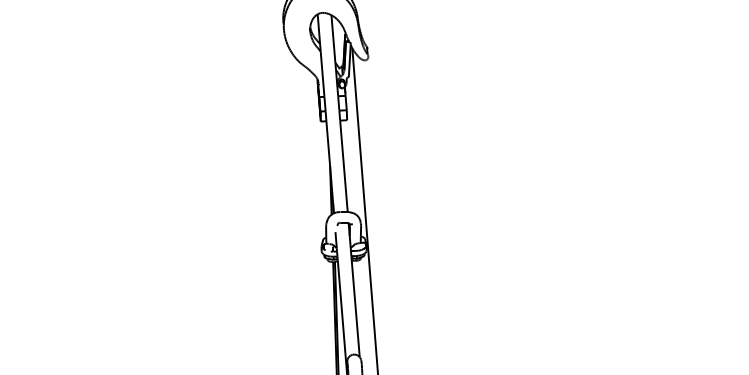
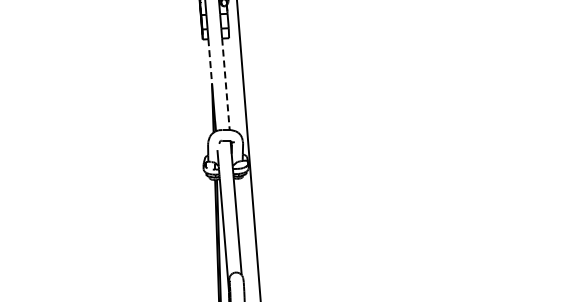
line: (328, 144) -> (210, 62), solid -> dashed
line: (343, 166) -> (225, 84), solid -> dashed

